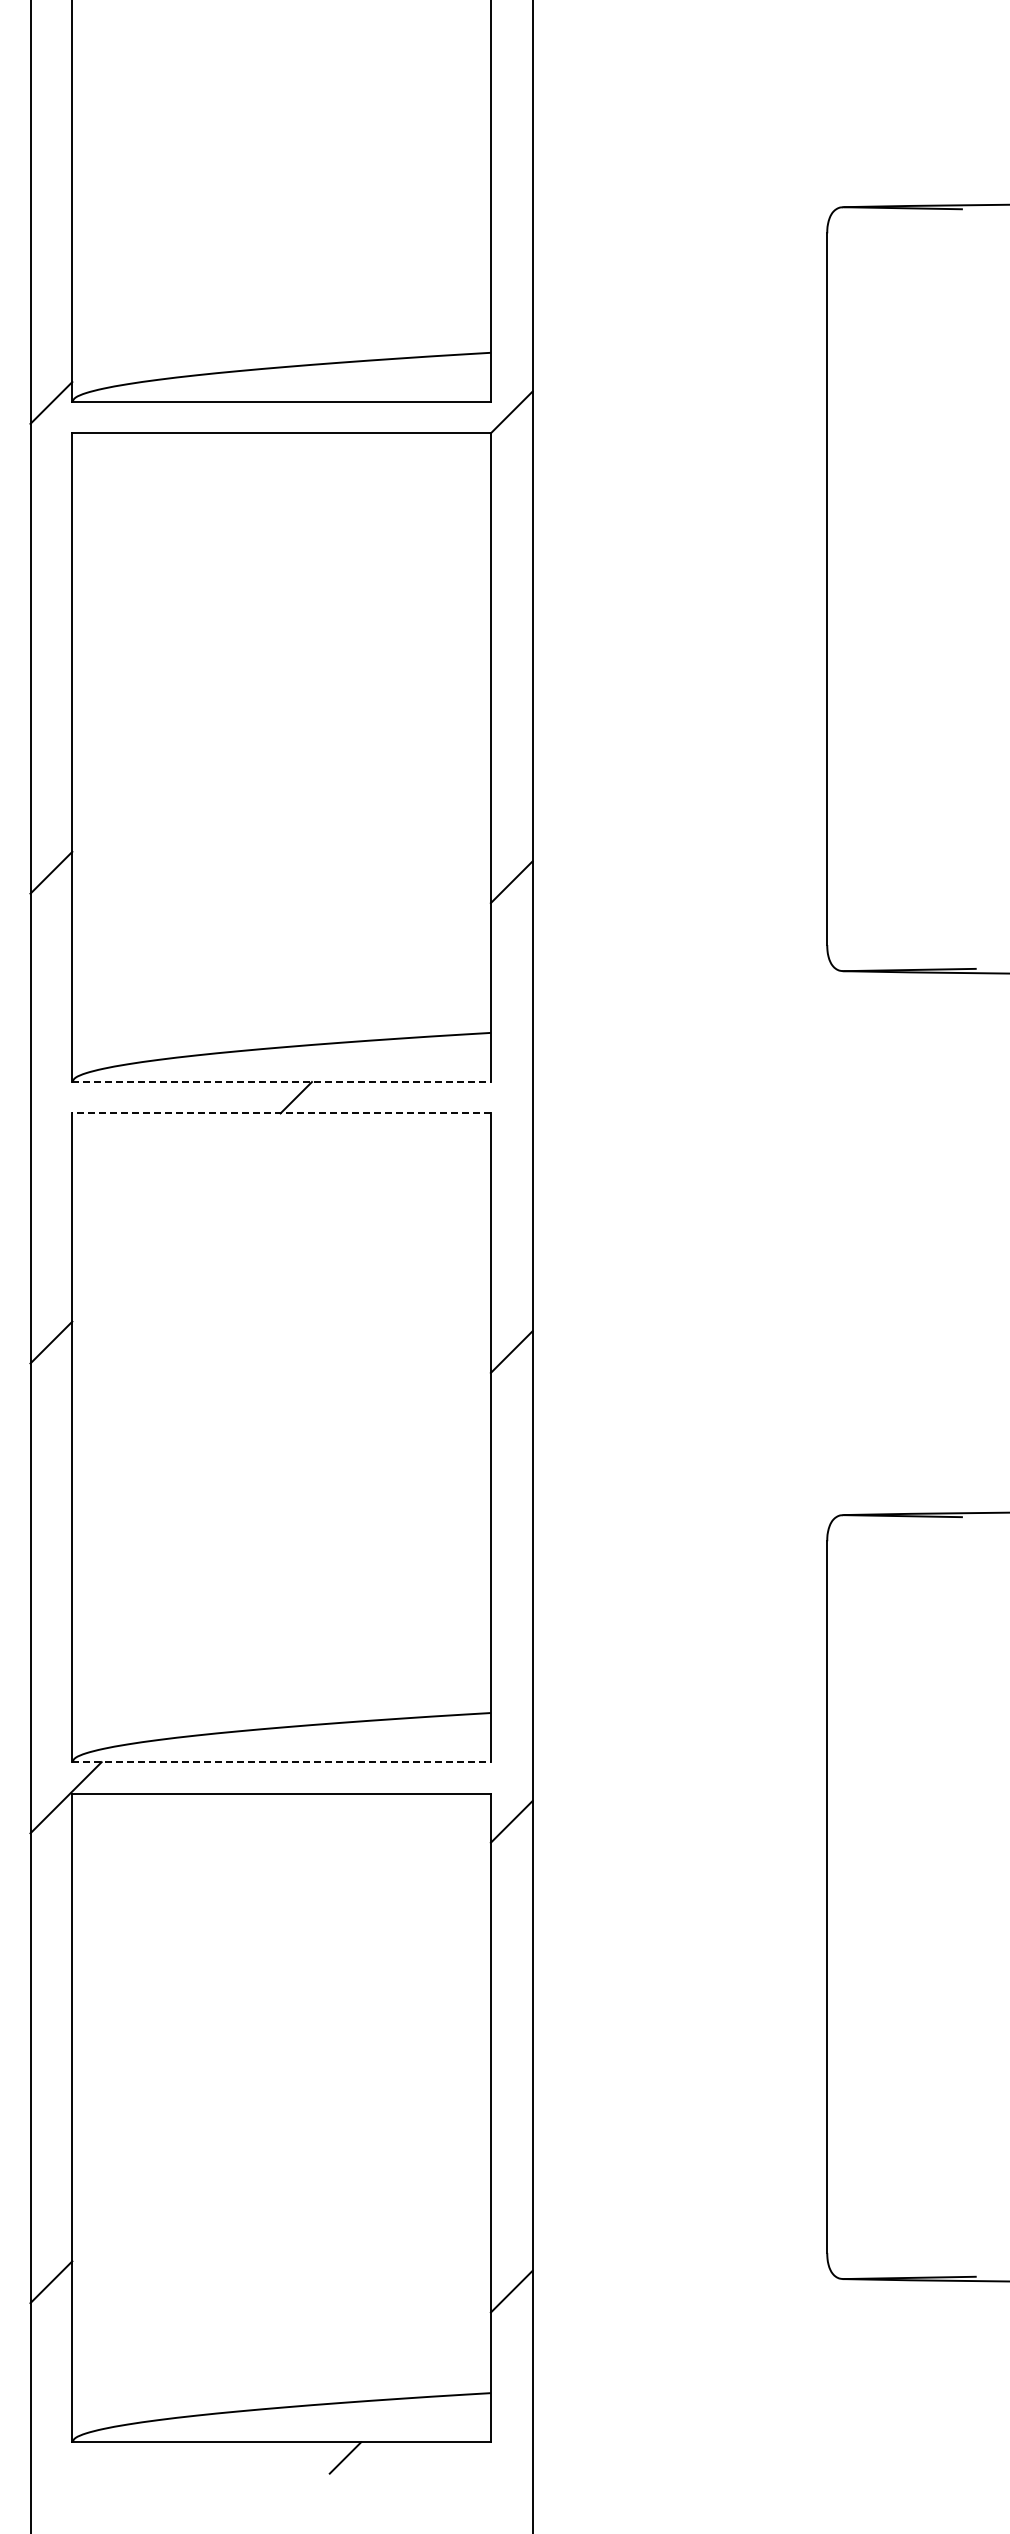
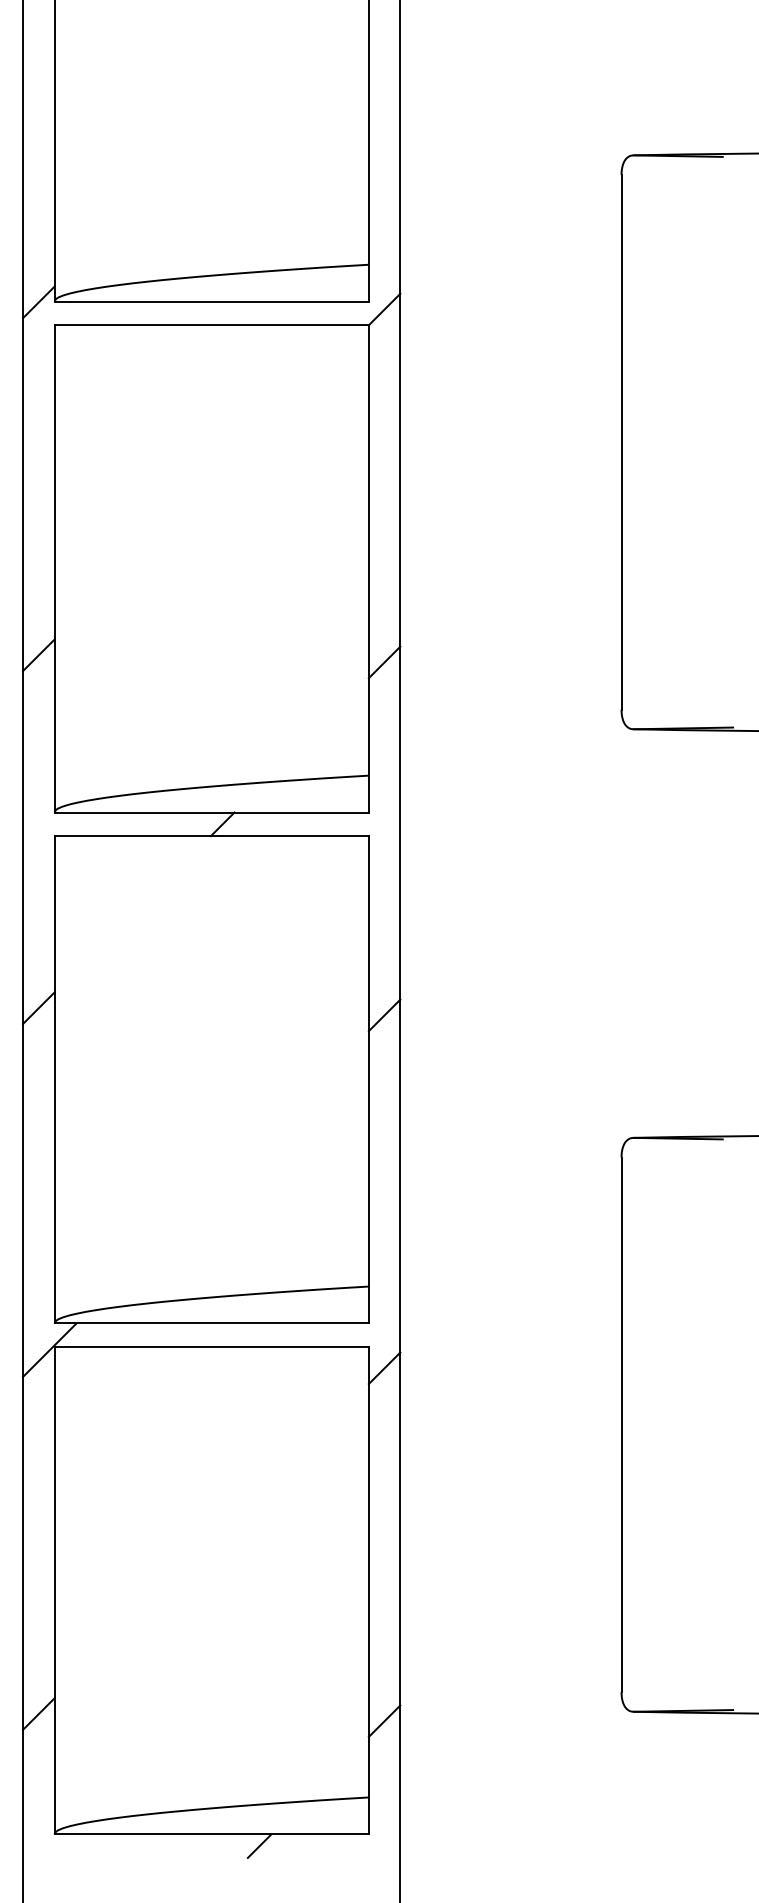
line: (282, 1082) -> (212, 812), dashed -> solid
line: (281, 1113) -> (211, 836), dashed -> solid
line: (282, 1762) -> (212, 1323), dashed -> solid

